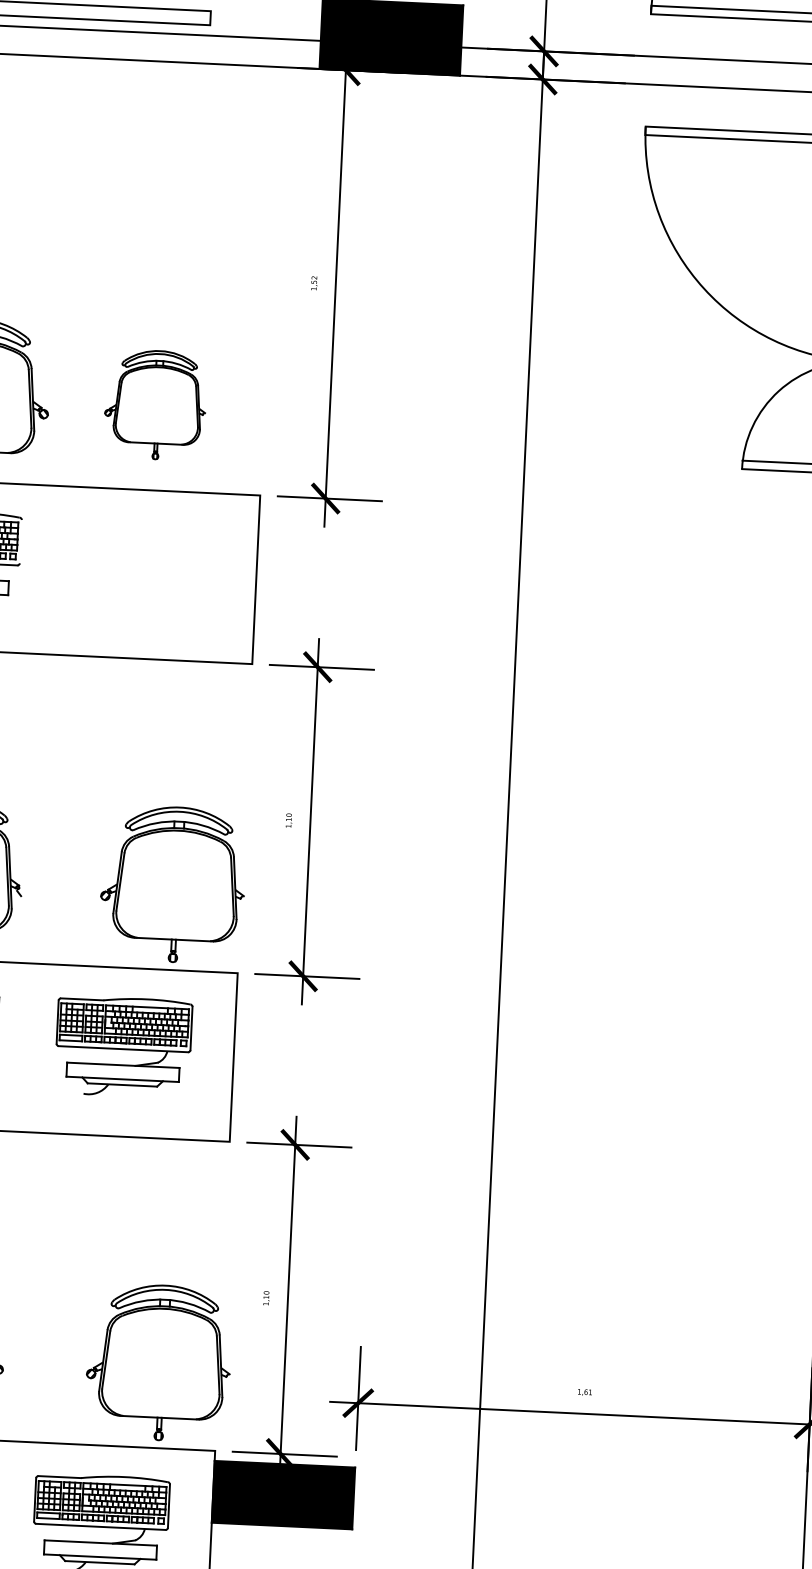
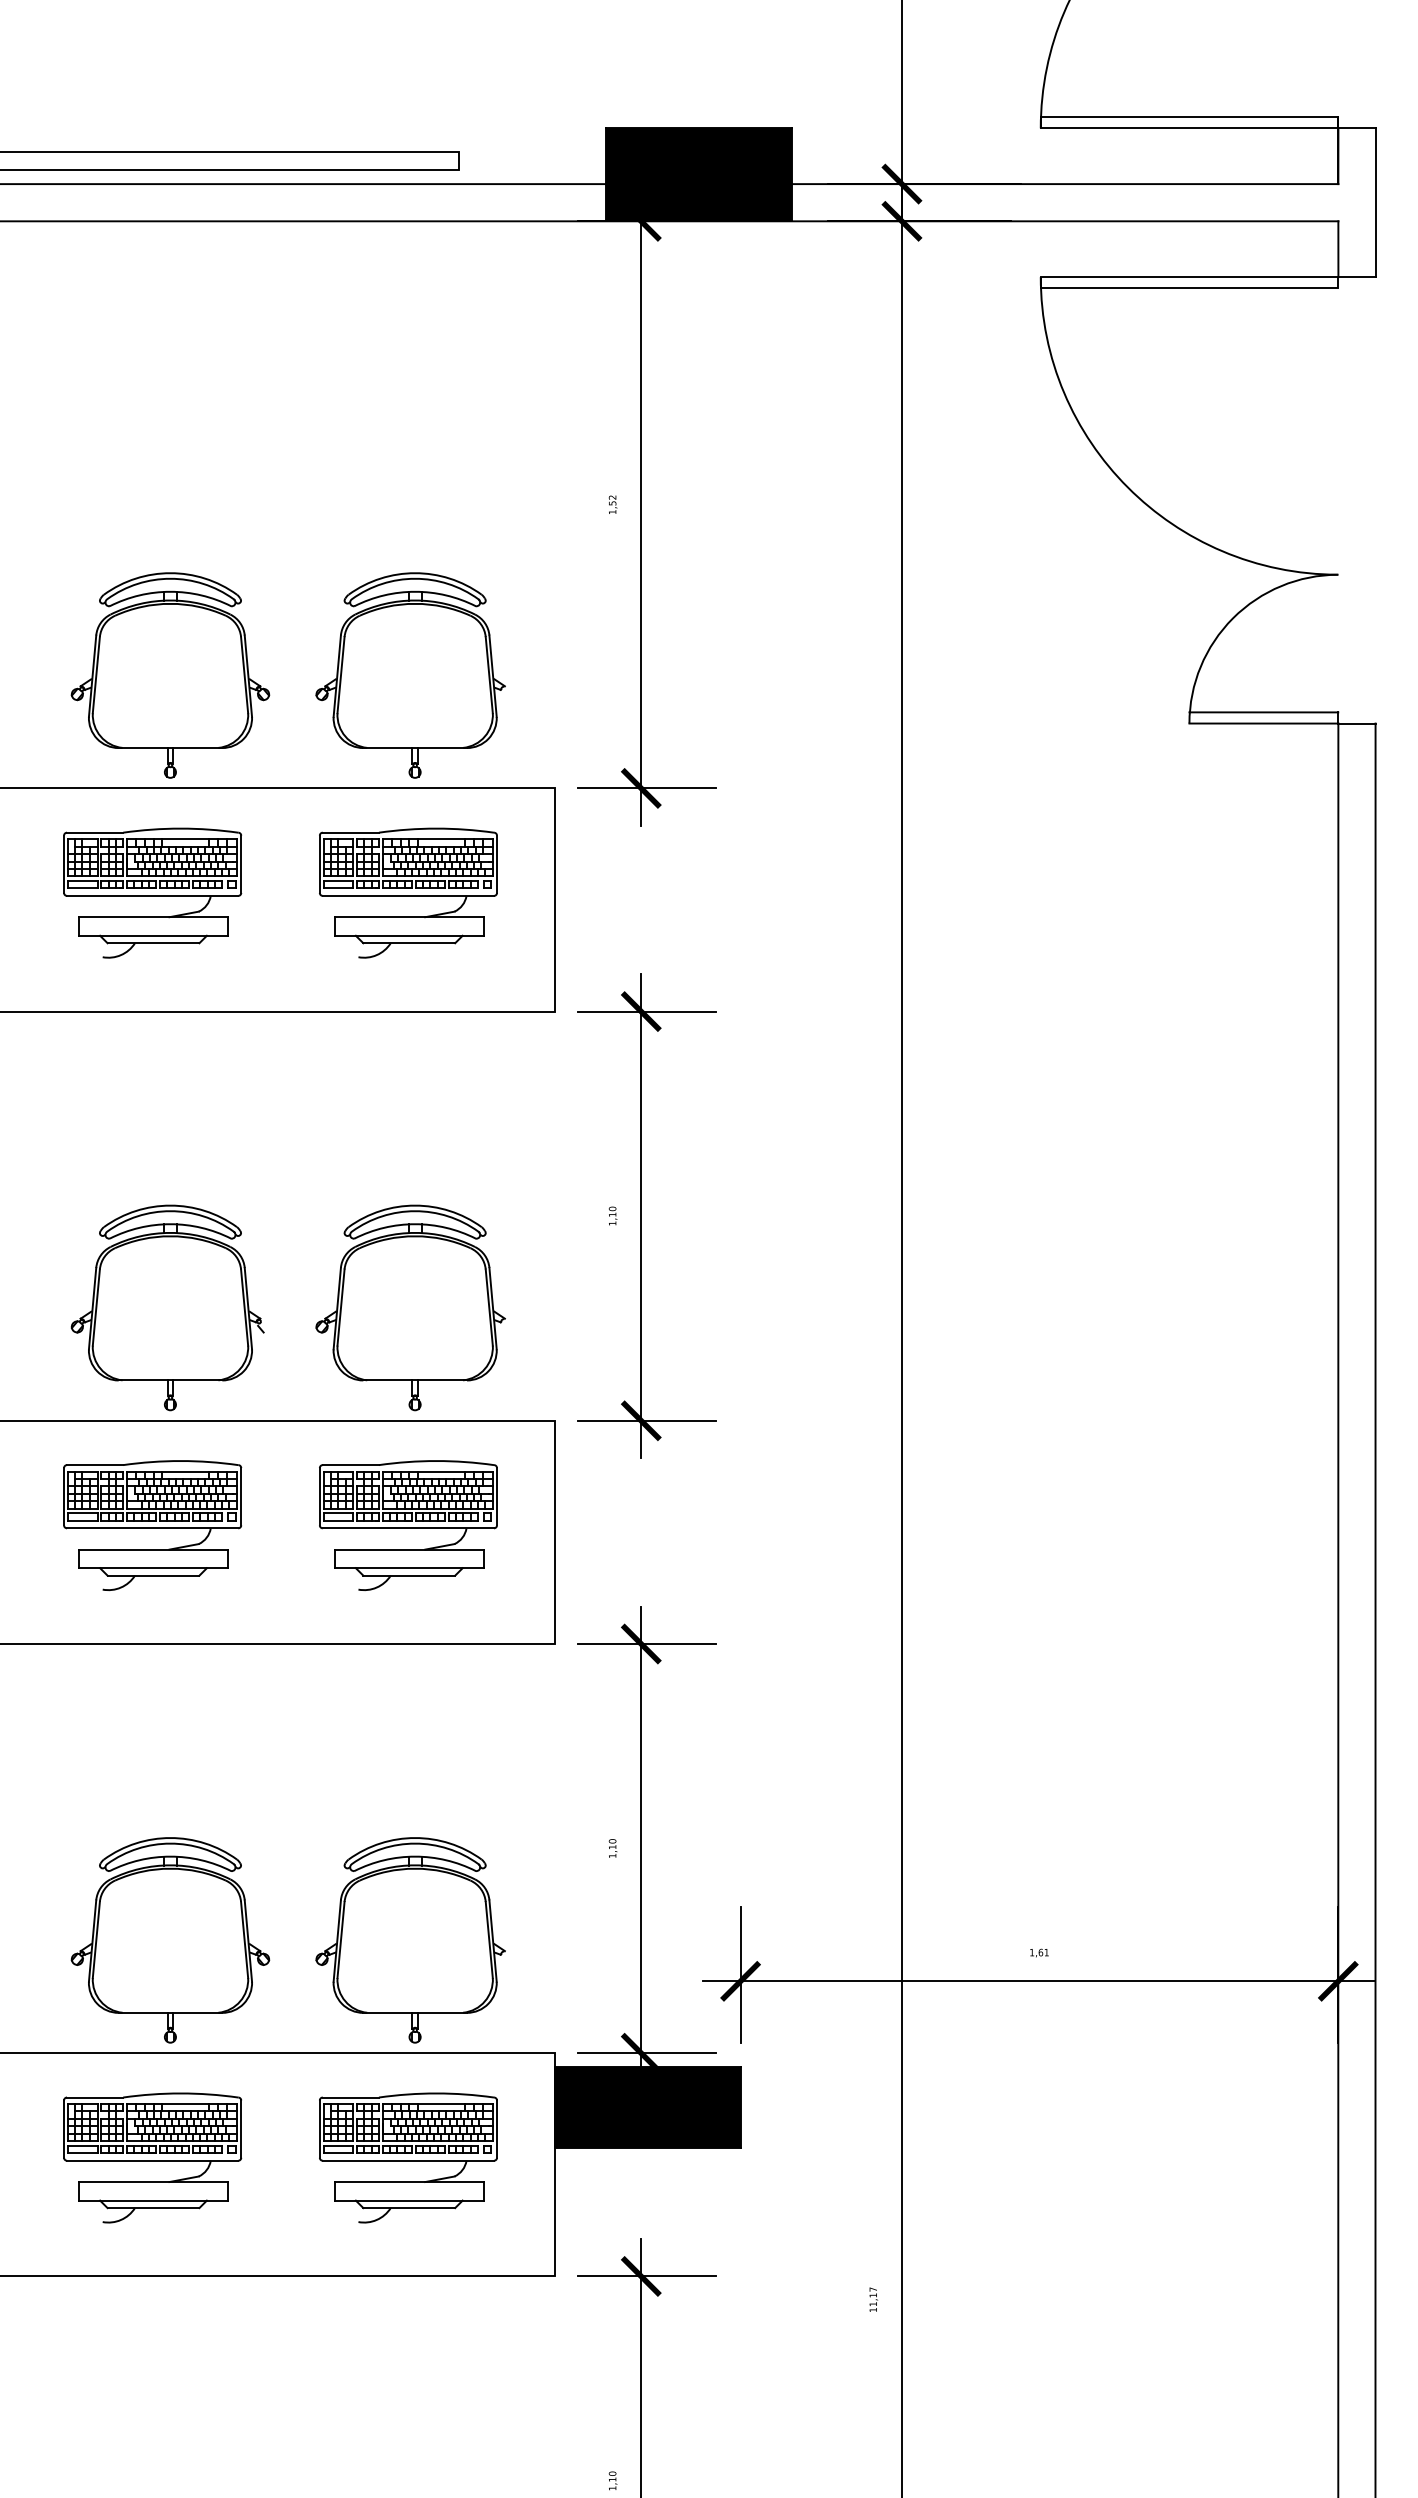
part: (155, 405) -> (410, 675), size x1.43
line: (21, 541) -> (241, 863), added
part: (146, 568) -> (408, 892), added
part: (172, 884) -> (410, 1307), moved
part: (158, 1362) -> (410, 1940), moved

